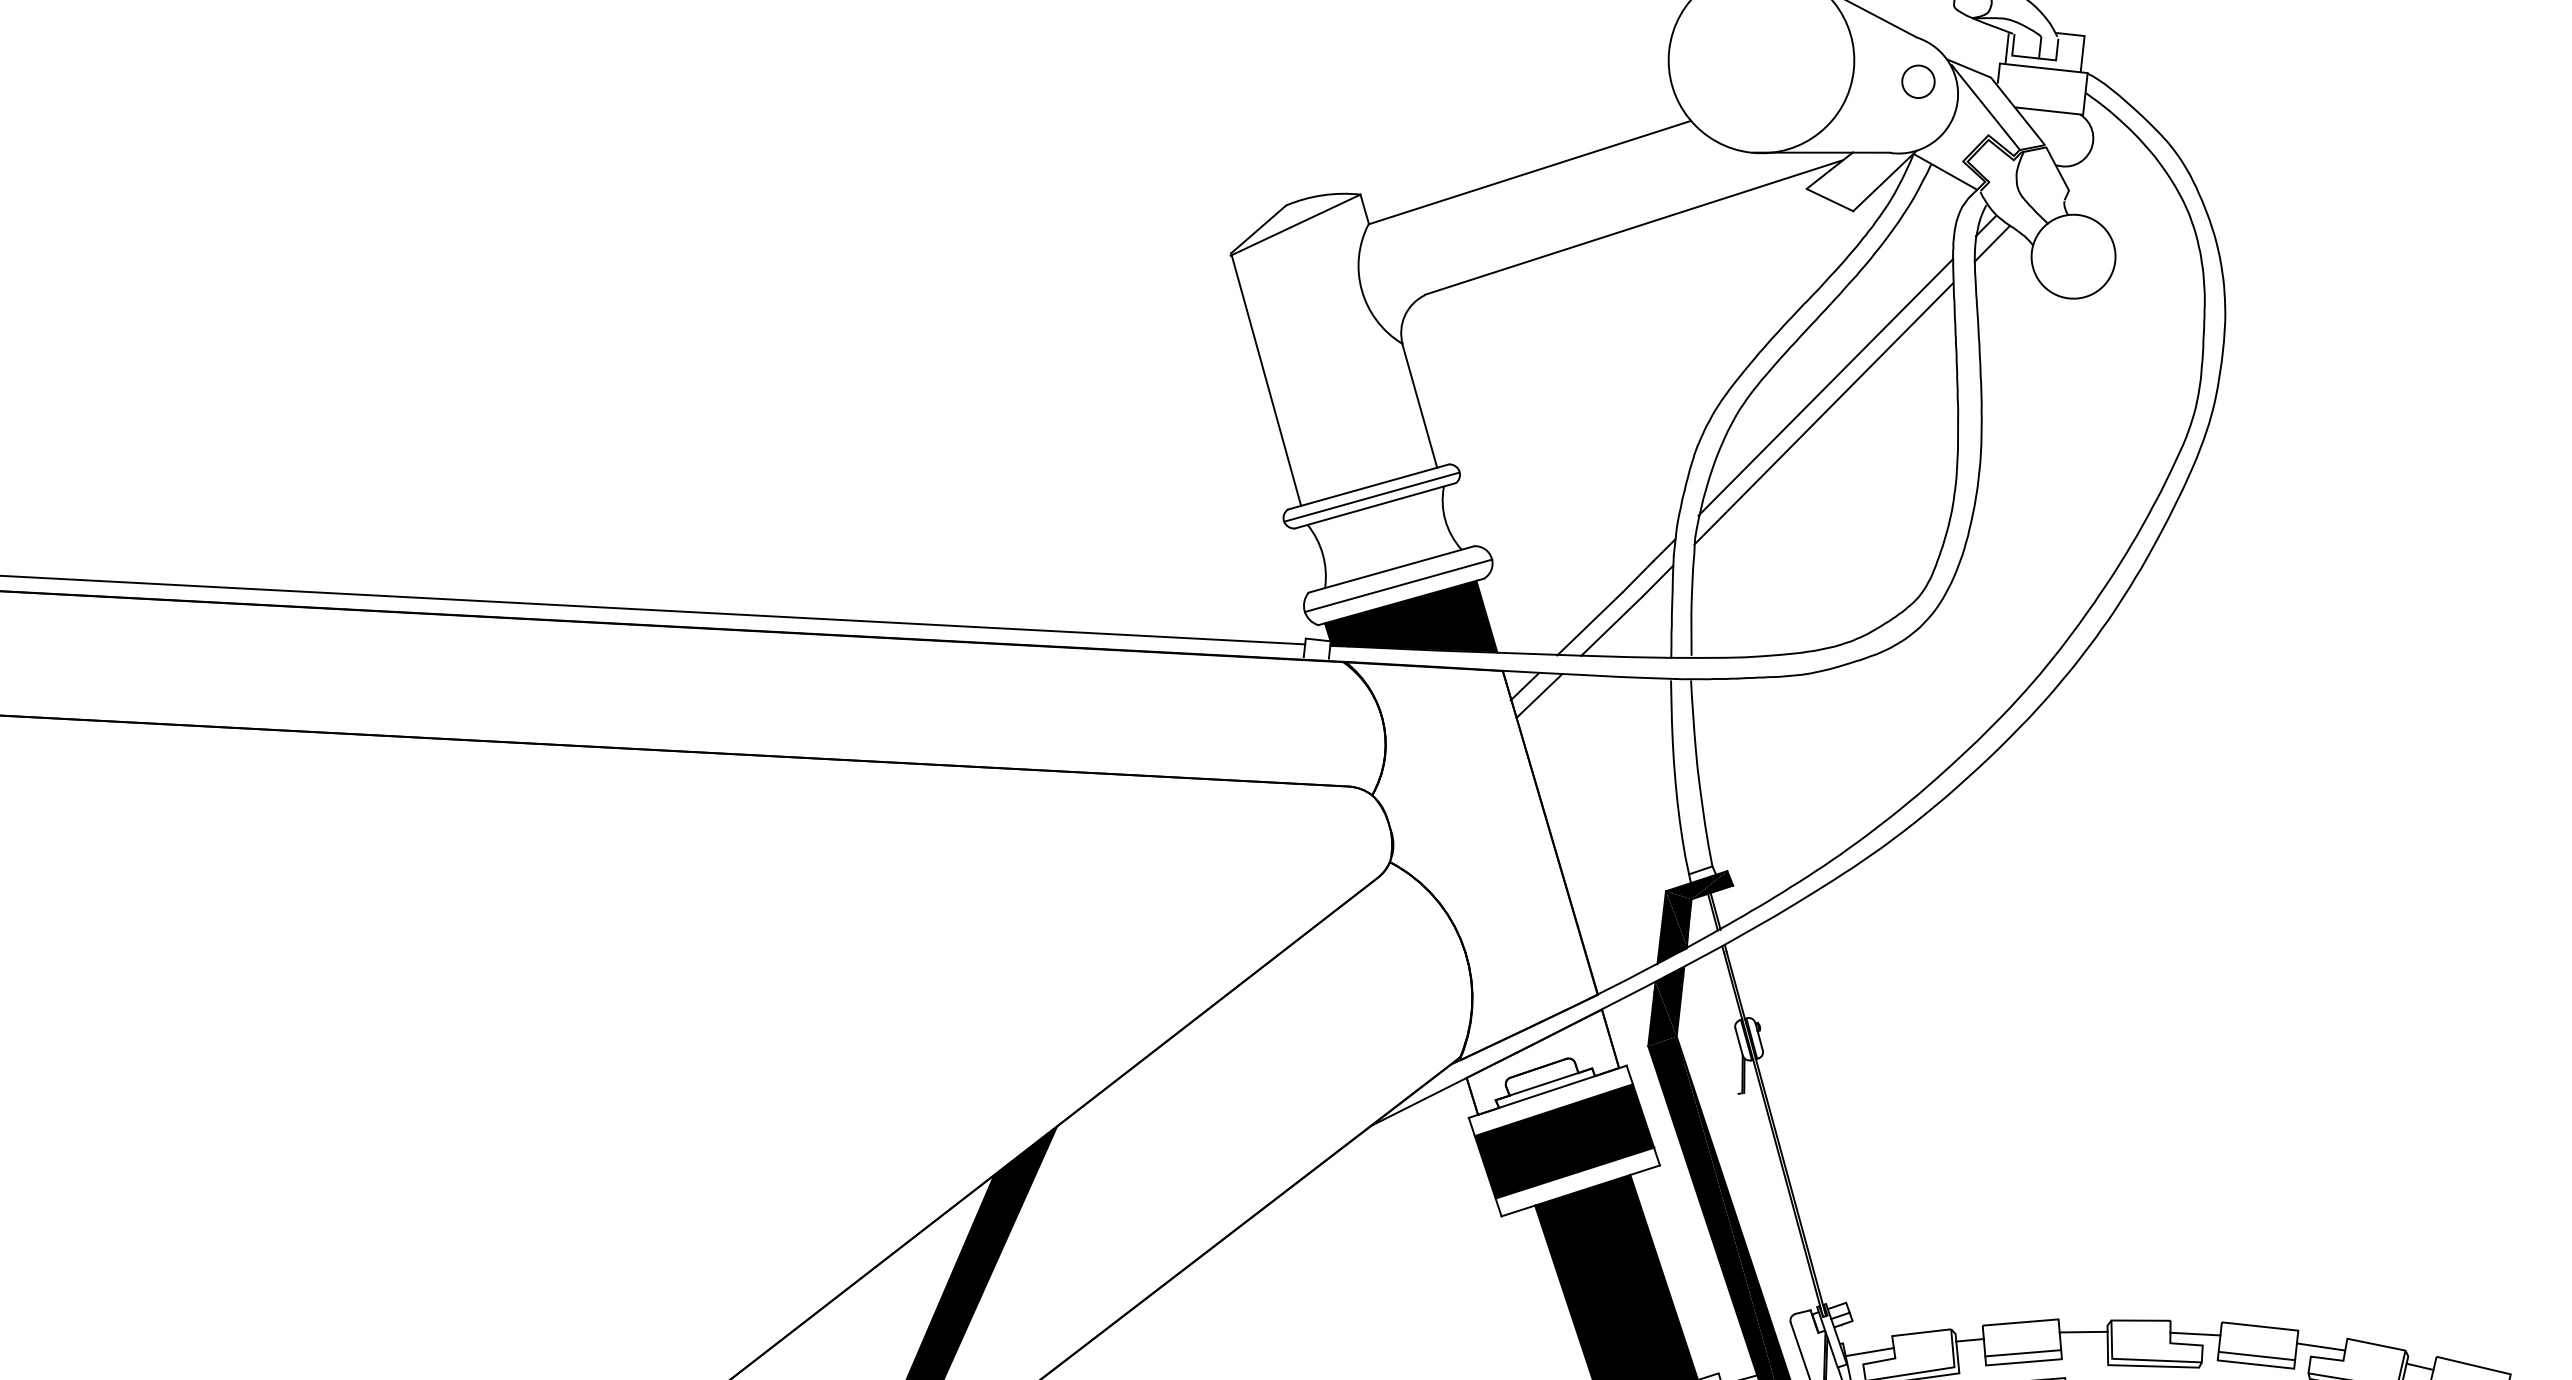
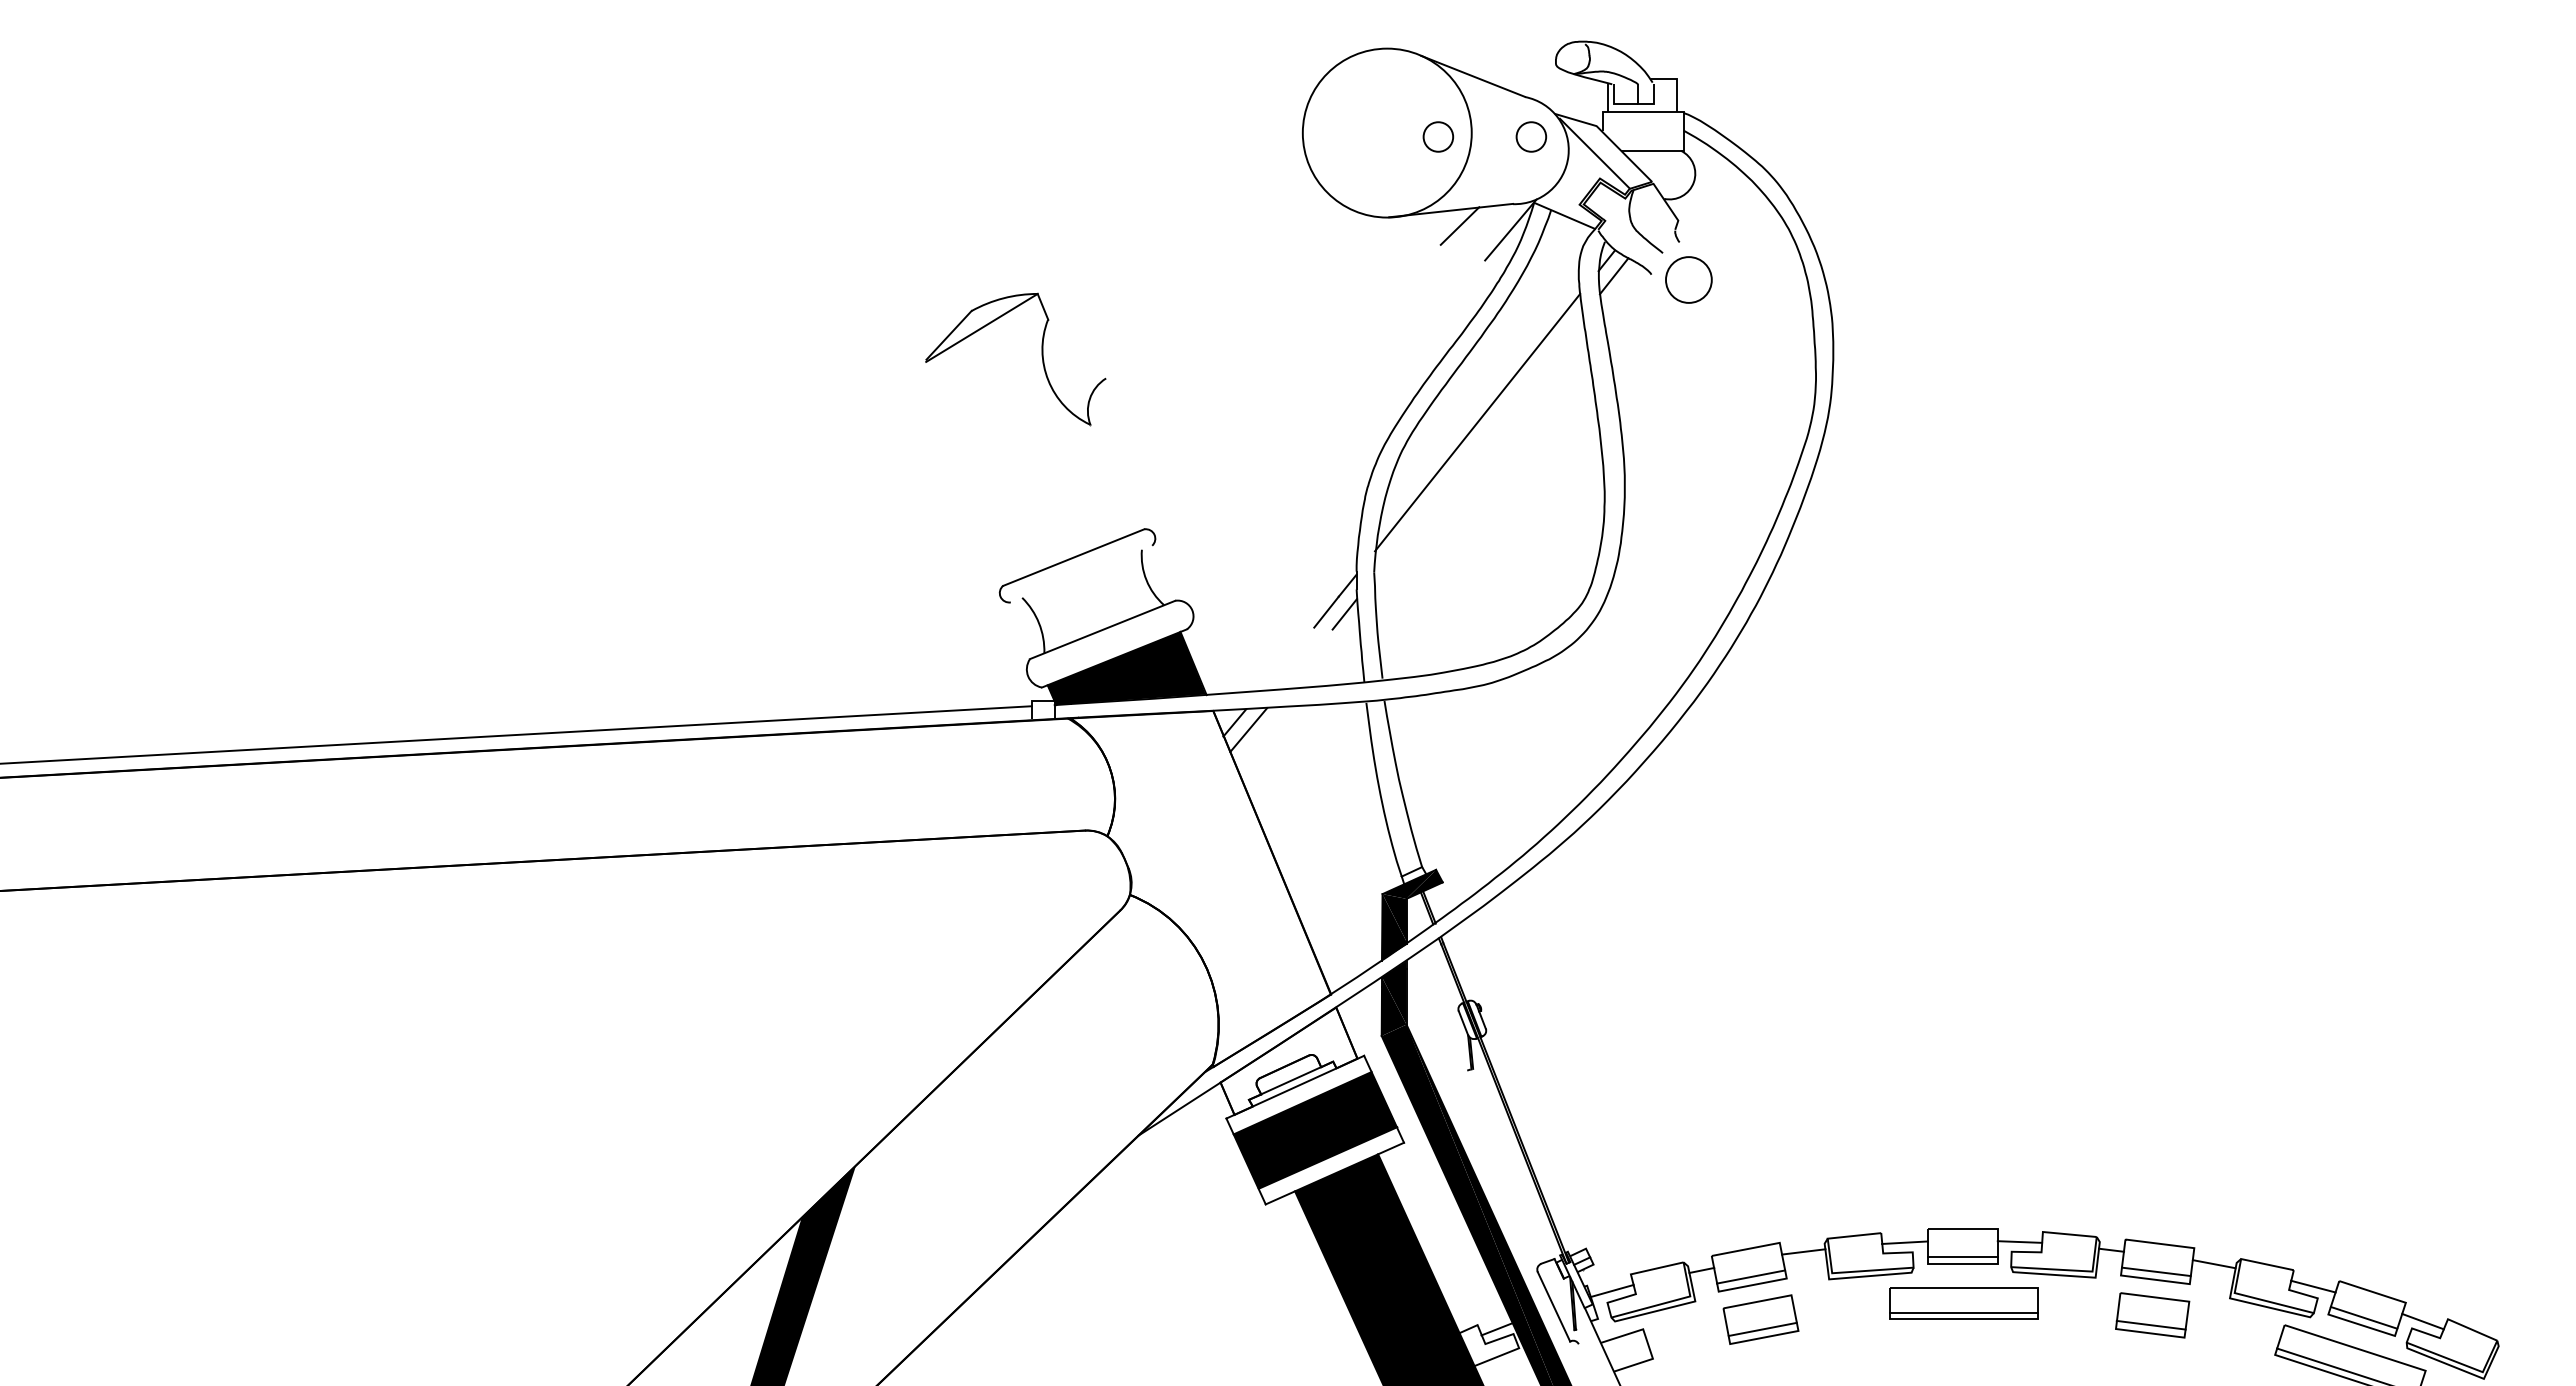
circle: (1817, 70) -> (1438, 136), added
line: (1529, 171) -> (1188, 256), removed
line: (1830, 199) -> (1463, 252), removed
line: (1634, 227) -> (1288, 296), removed
circle: (2073, 256) -> (1688, 279), size x0.6
line: (1266, 379) -> (970, 470), removed
line: (1419, 405) -> (1111, 478), removed
line: (1823, 413) -> (1478, 446), removed
line: (1371, 496) -> (1077, 565), removed
line: (1375, 505) -> (1081, 573), removed
line: (1398, 585) -> (1110, 643), removed
line: (1590, 623) -> (1287, 659), removed
line: (1611, 626) -> (1307, 659), removed

